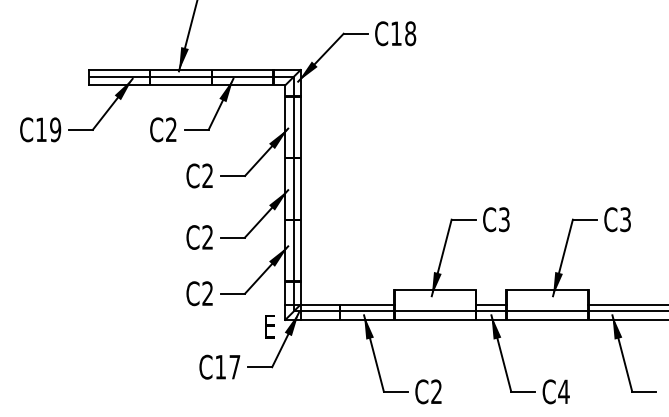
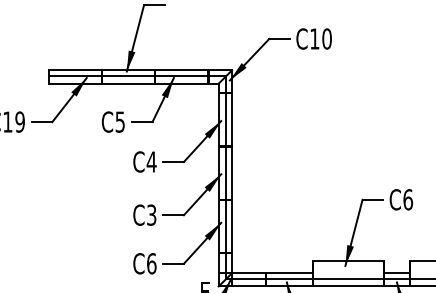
text: (410, 33) -> (327, 38), C18 -> C10
text: (171, 129) -> (120, 121), C2 -> C5
text: (207, 175) -> (151, 161), C2 -> C4
text: (503, 219) -> (407, 199), C3 -> C6
text: (207, 237) -> (151, 215), C2 -> C3
text: (207, 293) -> (151, 263), C2 -> C6

